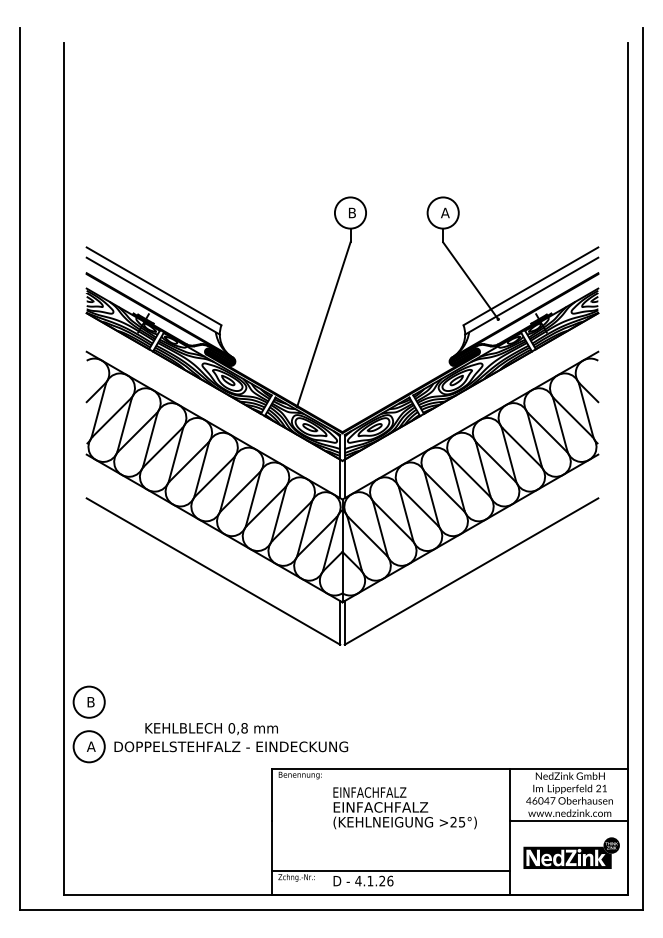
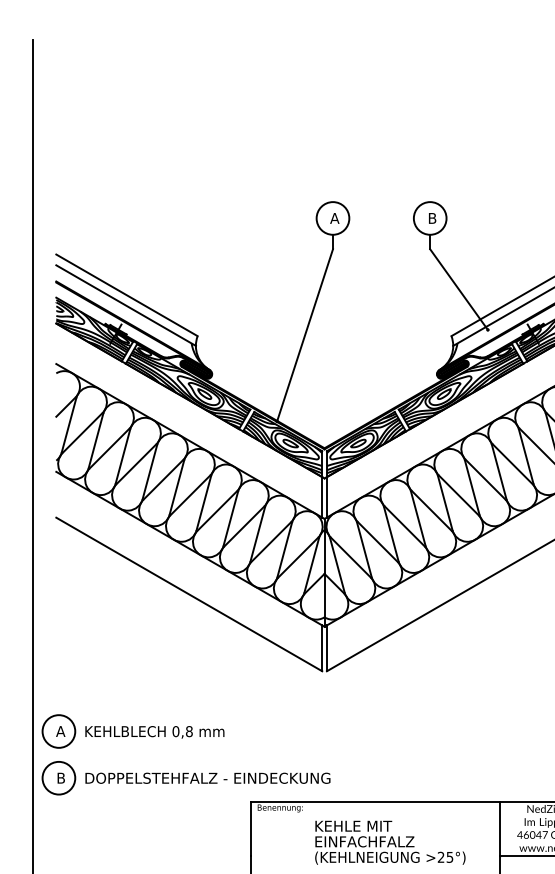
text: (352, 212) -> (335, 217), B -> A
text: (445, 212) -> (432, 217), A -> B
text: (90, 702) -> (60, 731), B -> A
text: (211, 729) -> (154, 732), moved
text: (90, 746) -> (60, 777), A -> B
text: (369, 792) -> (352, 826), EINFACHFALZ -> KEHLE MIT

